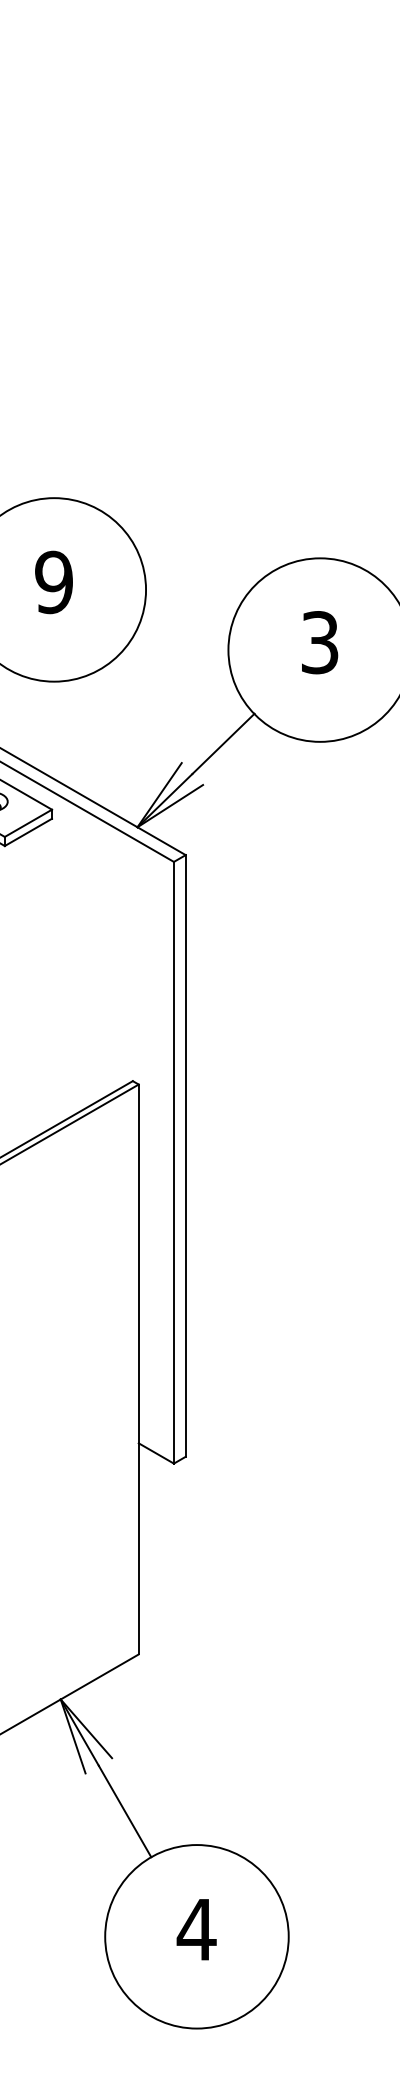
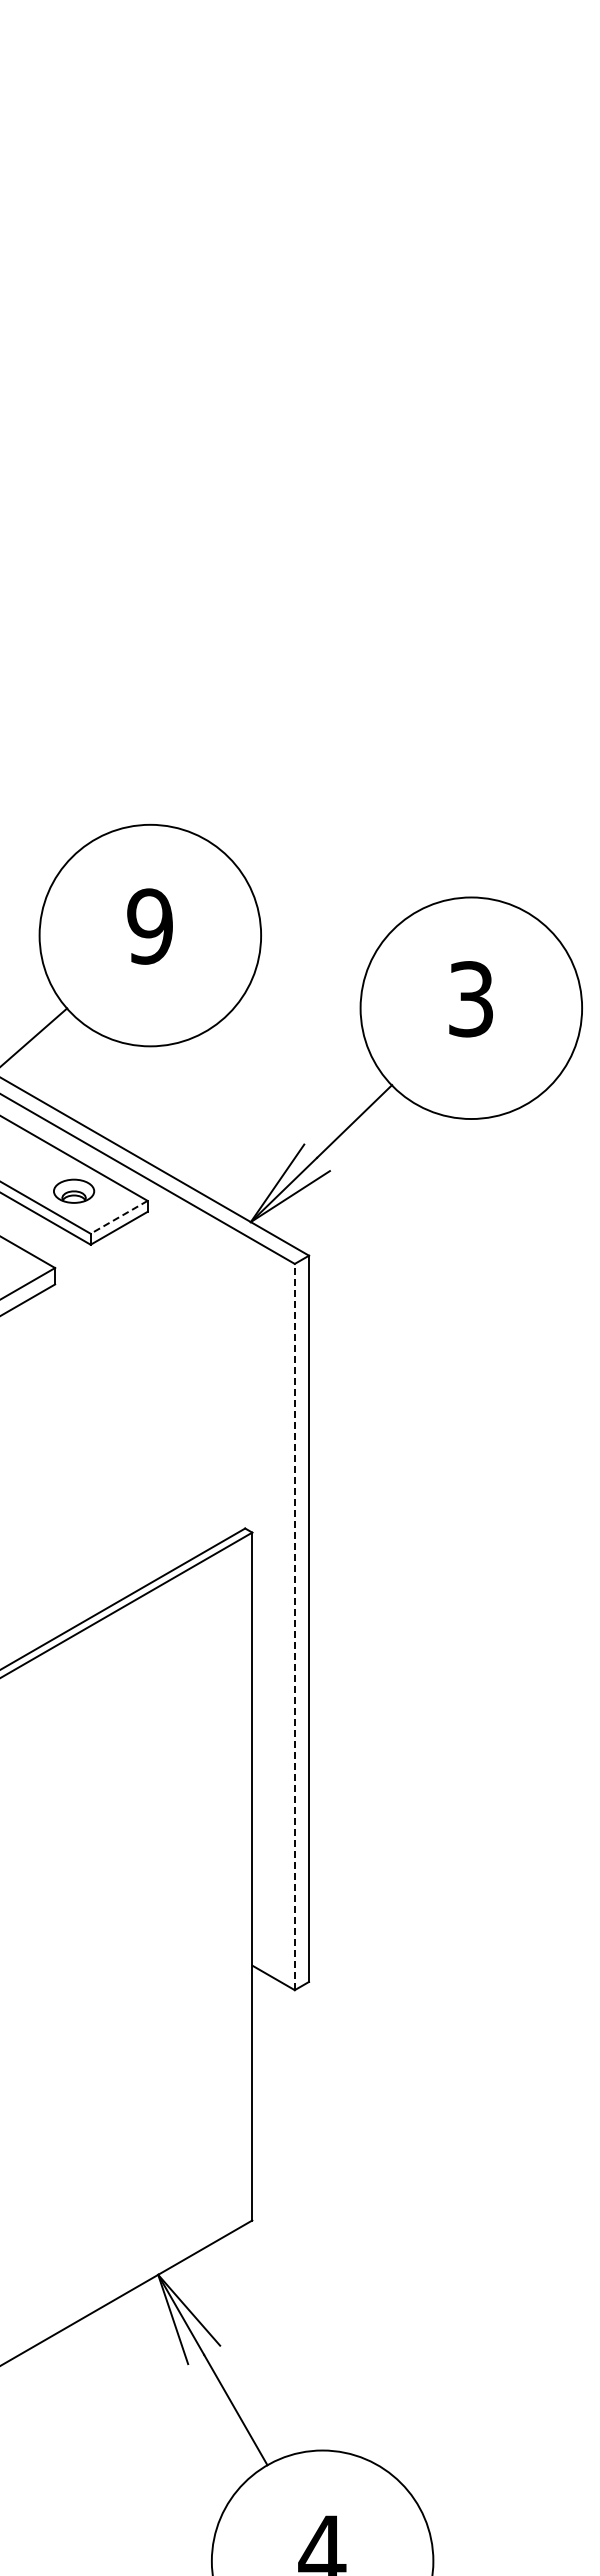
line: (28, 823) -> (119, 1217), solid -> dashed
line: (173, 1162) -> (294, 1626), solid -> dashed

